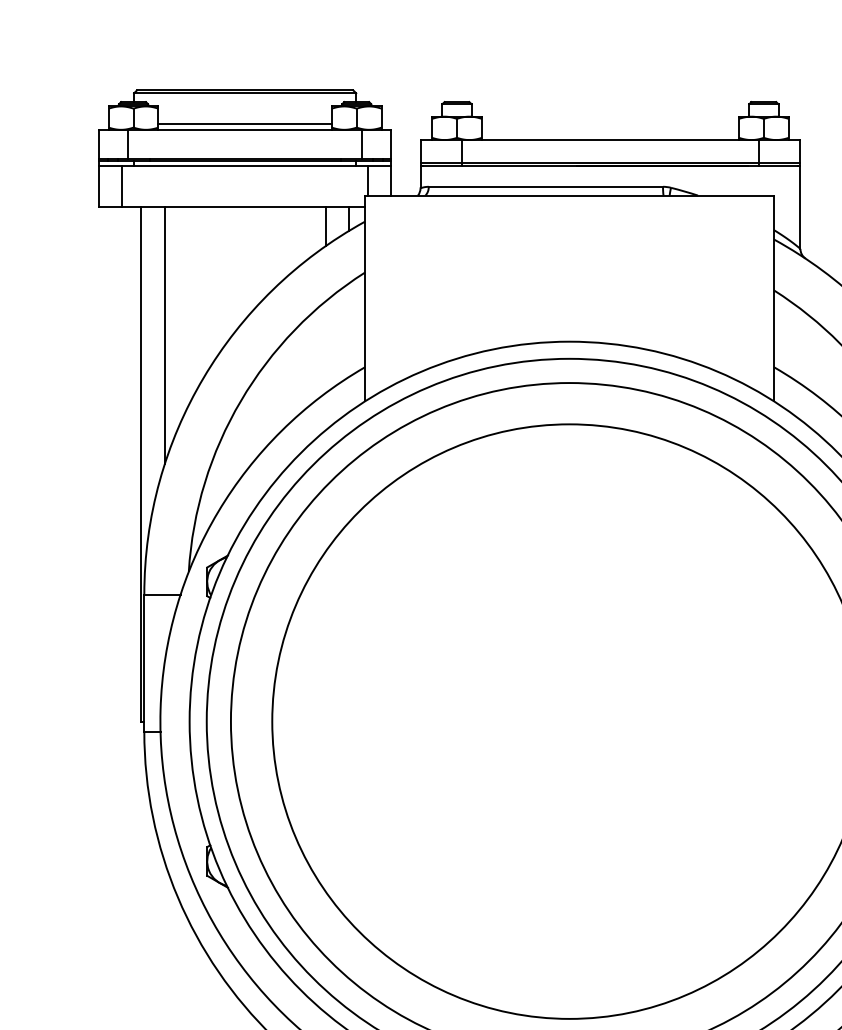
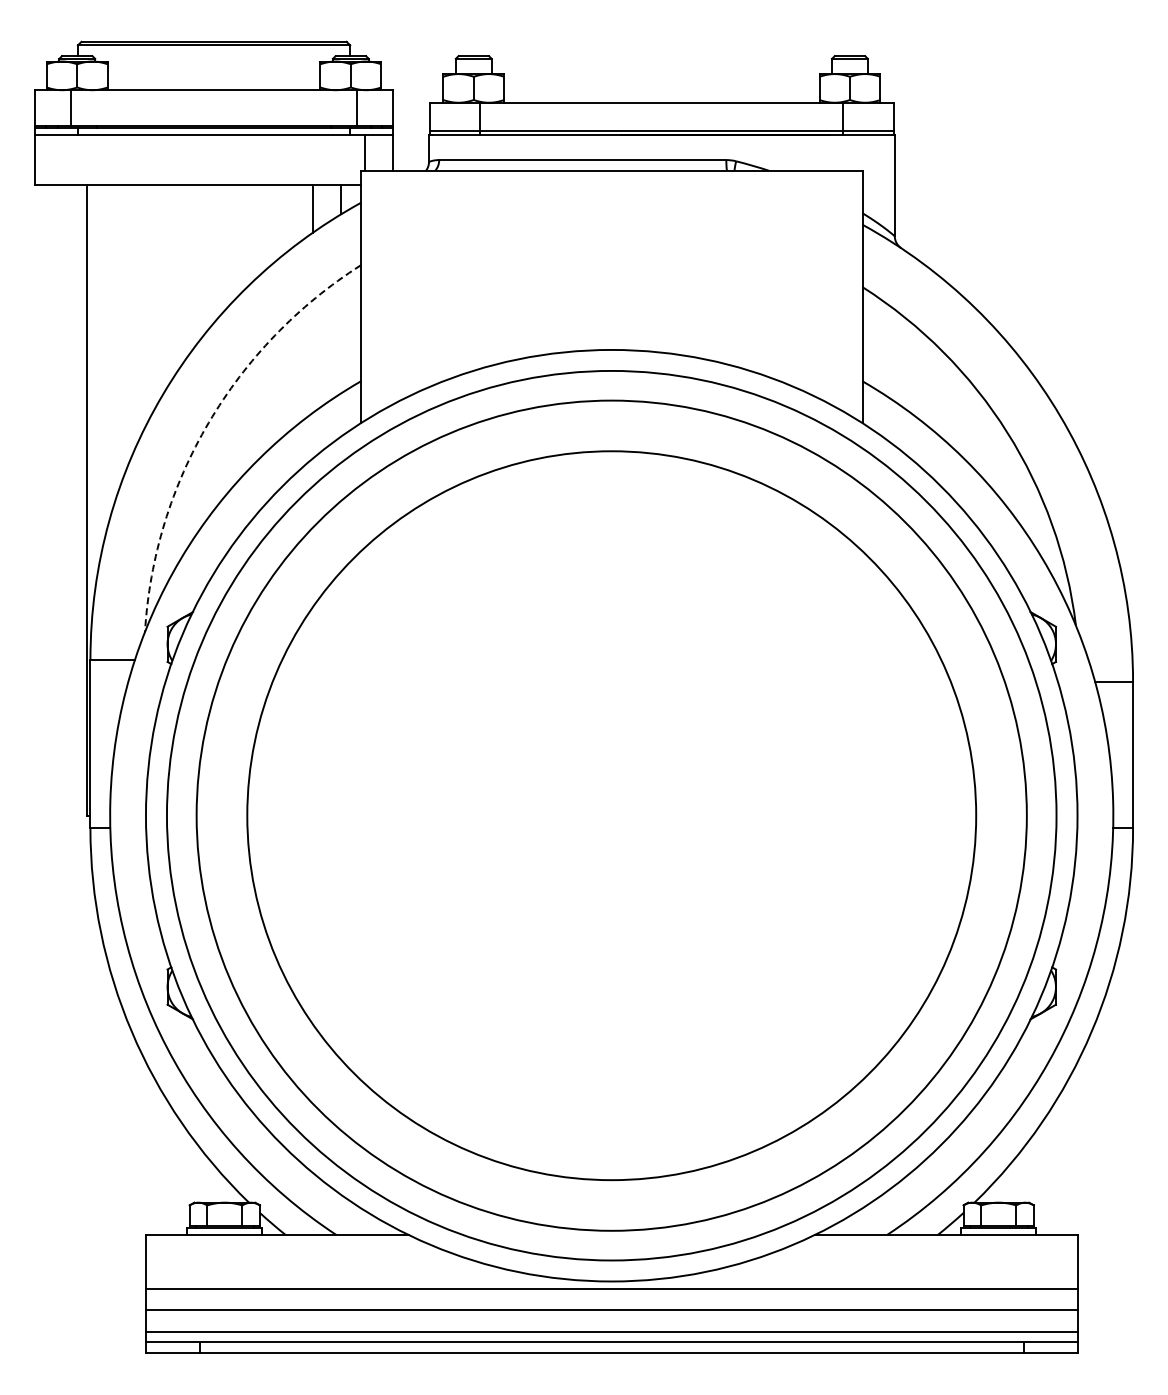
line: (244, 124) -> (213, 83), removed
line: (122, 186) -> (63, 159), removed
line: (164, 335) -> (115, 342), removed
arc: (240, 400) -> (208, 422), solid -> dashed

